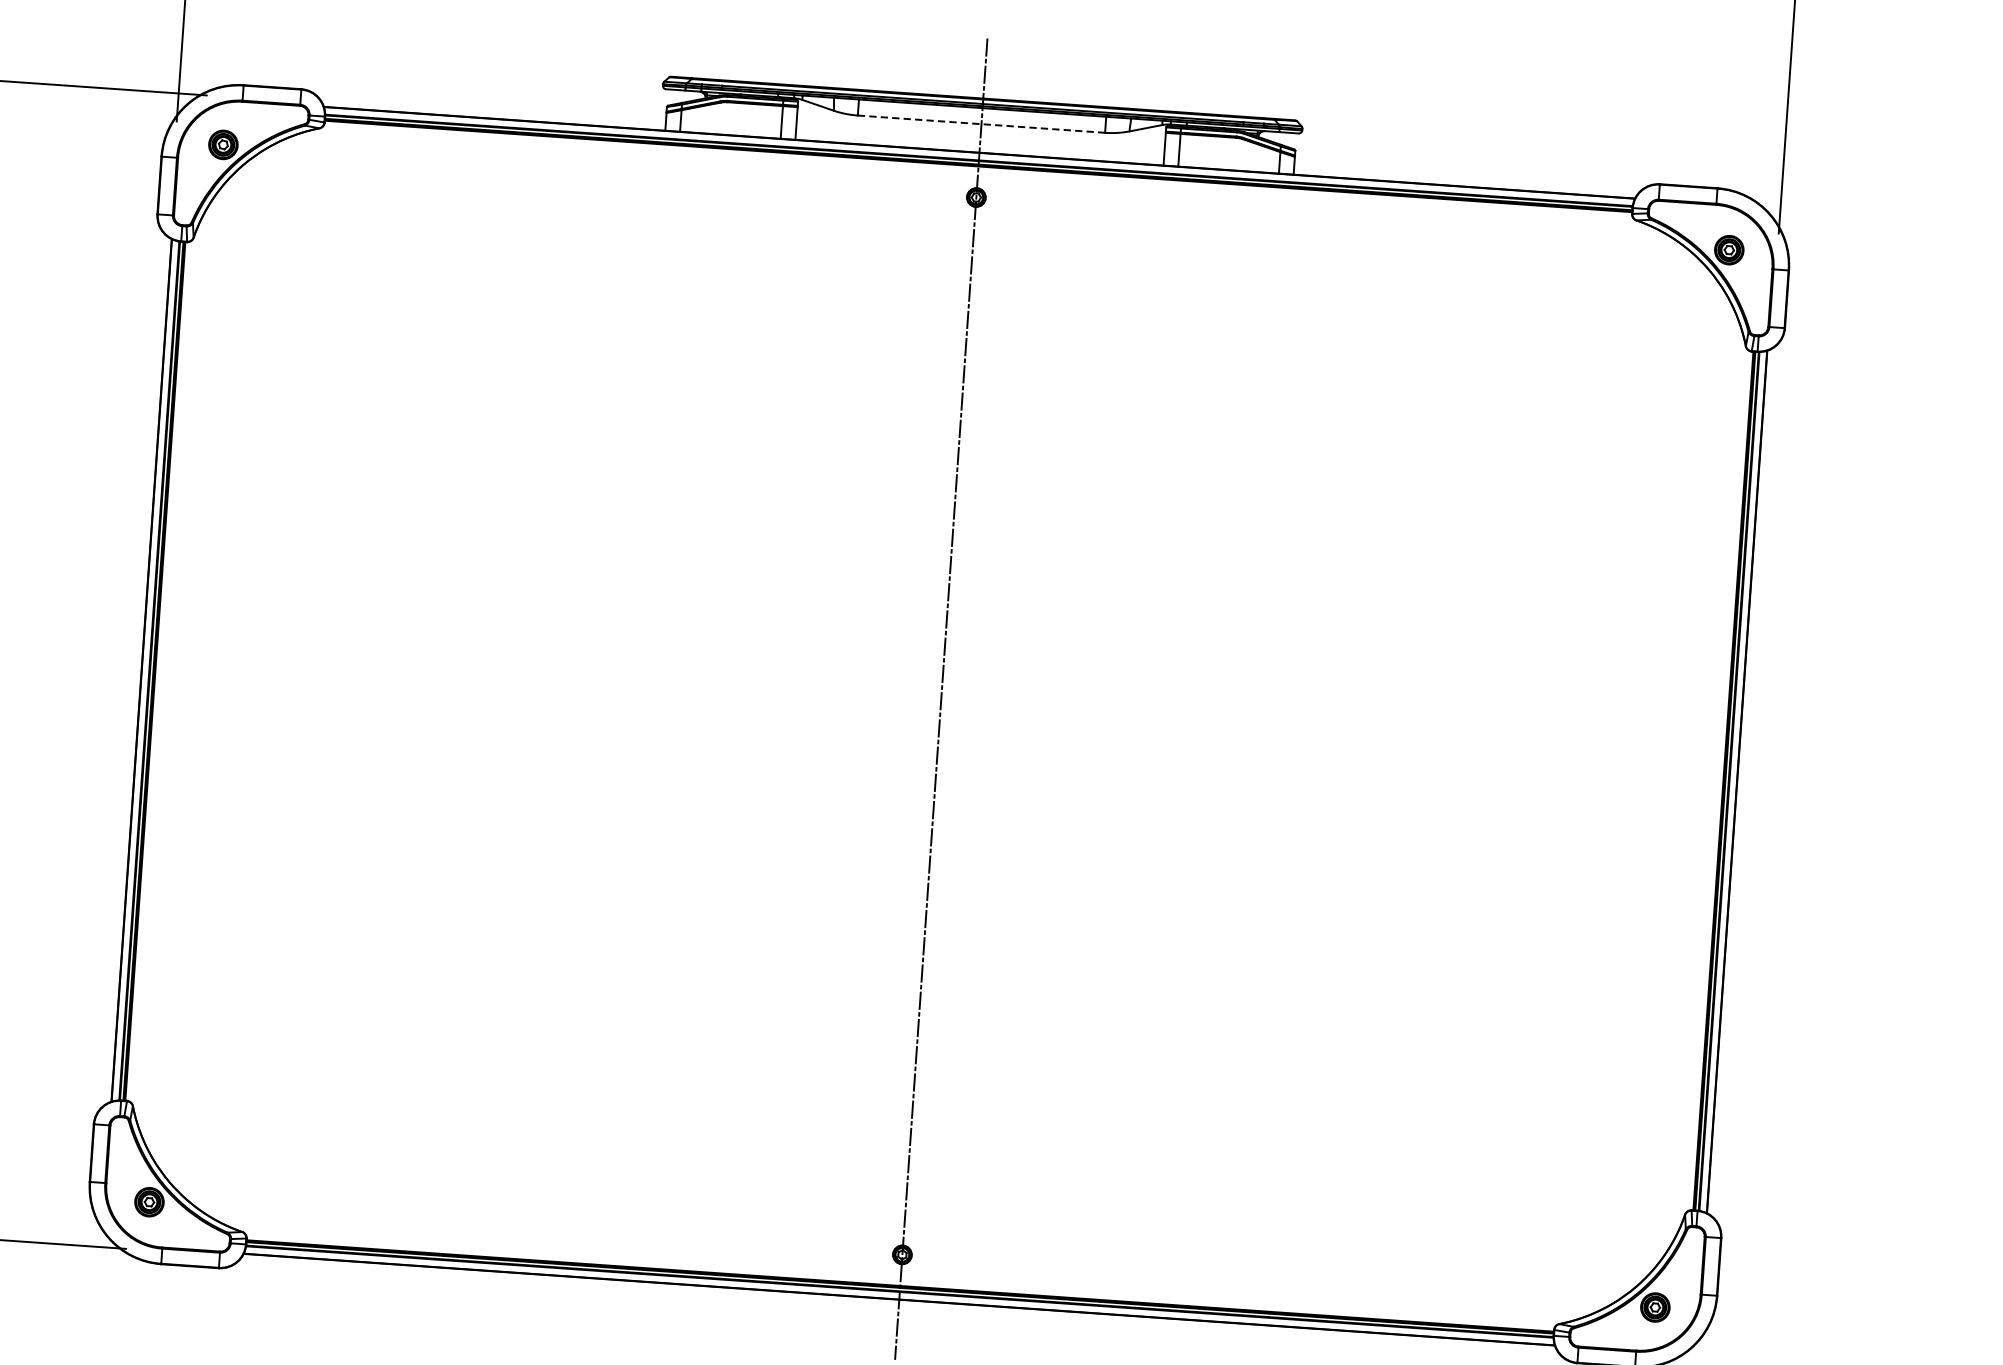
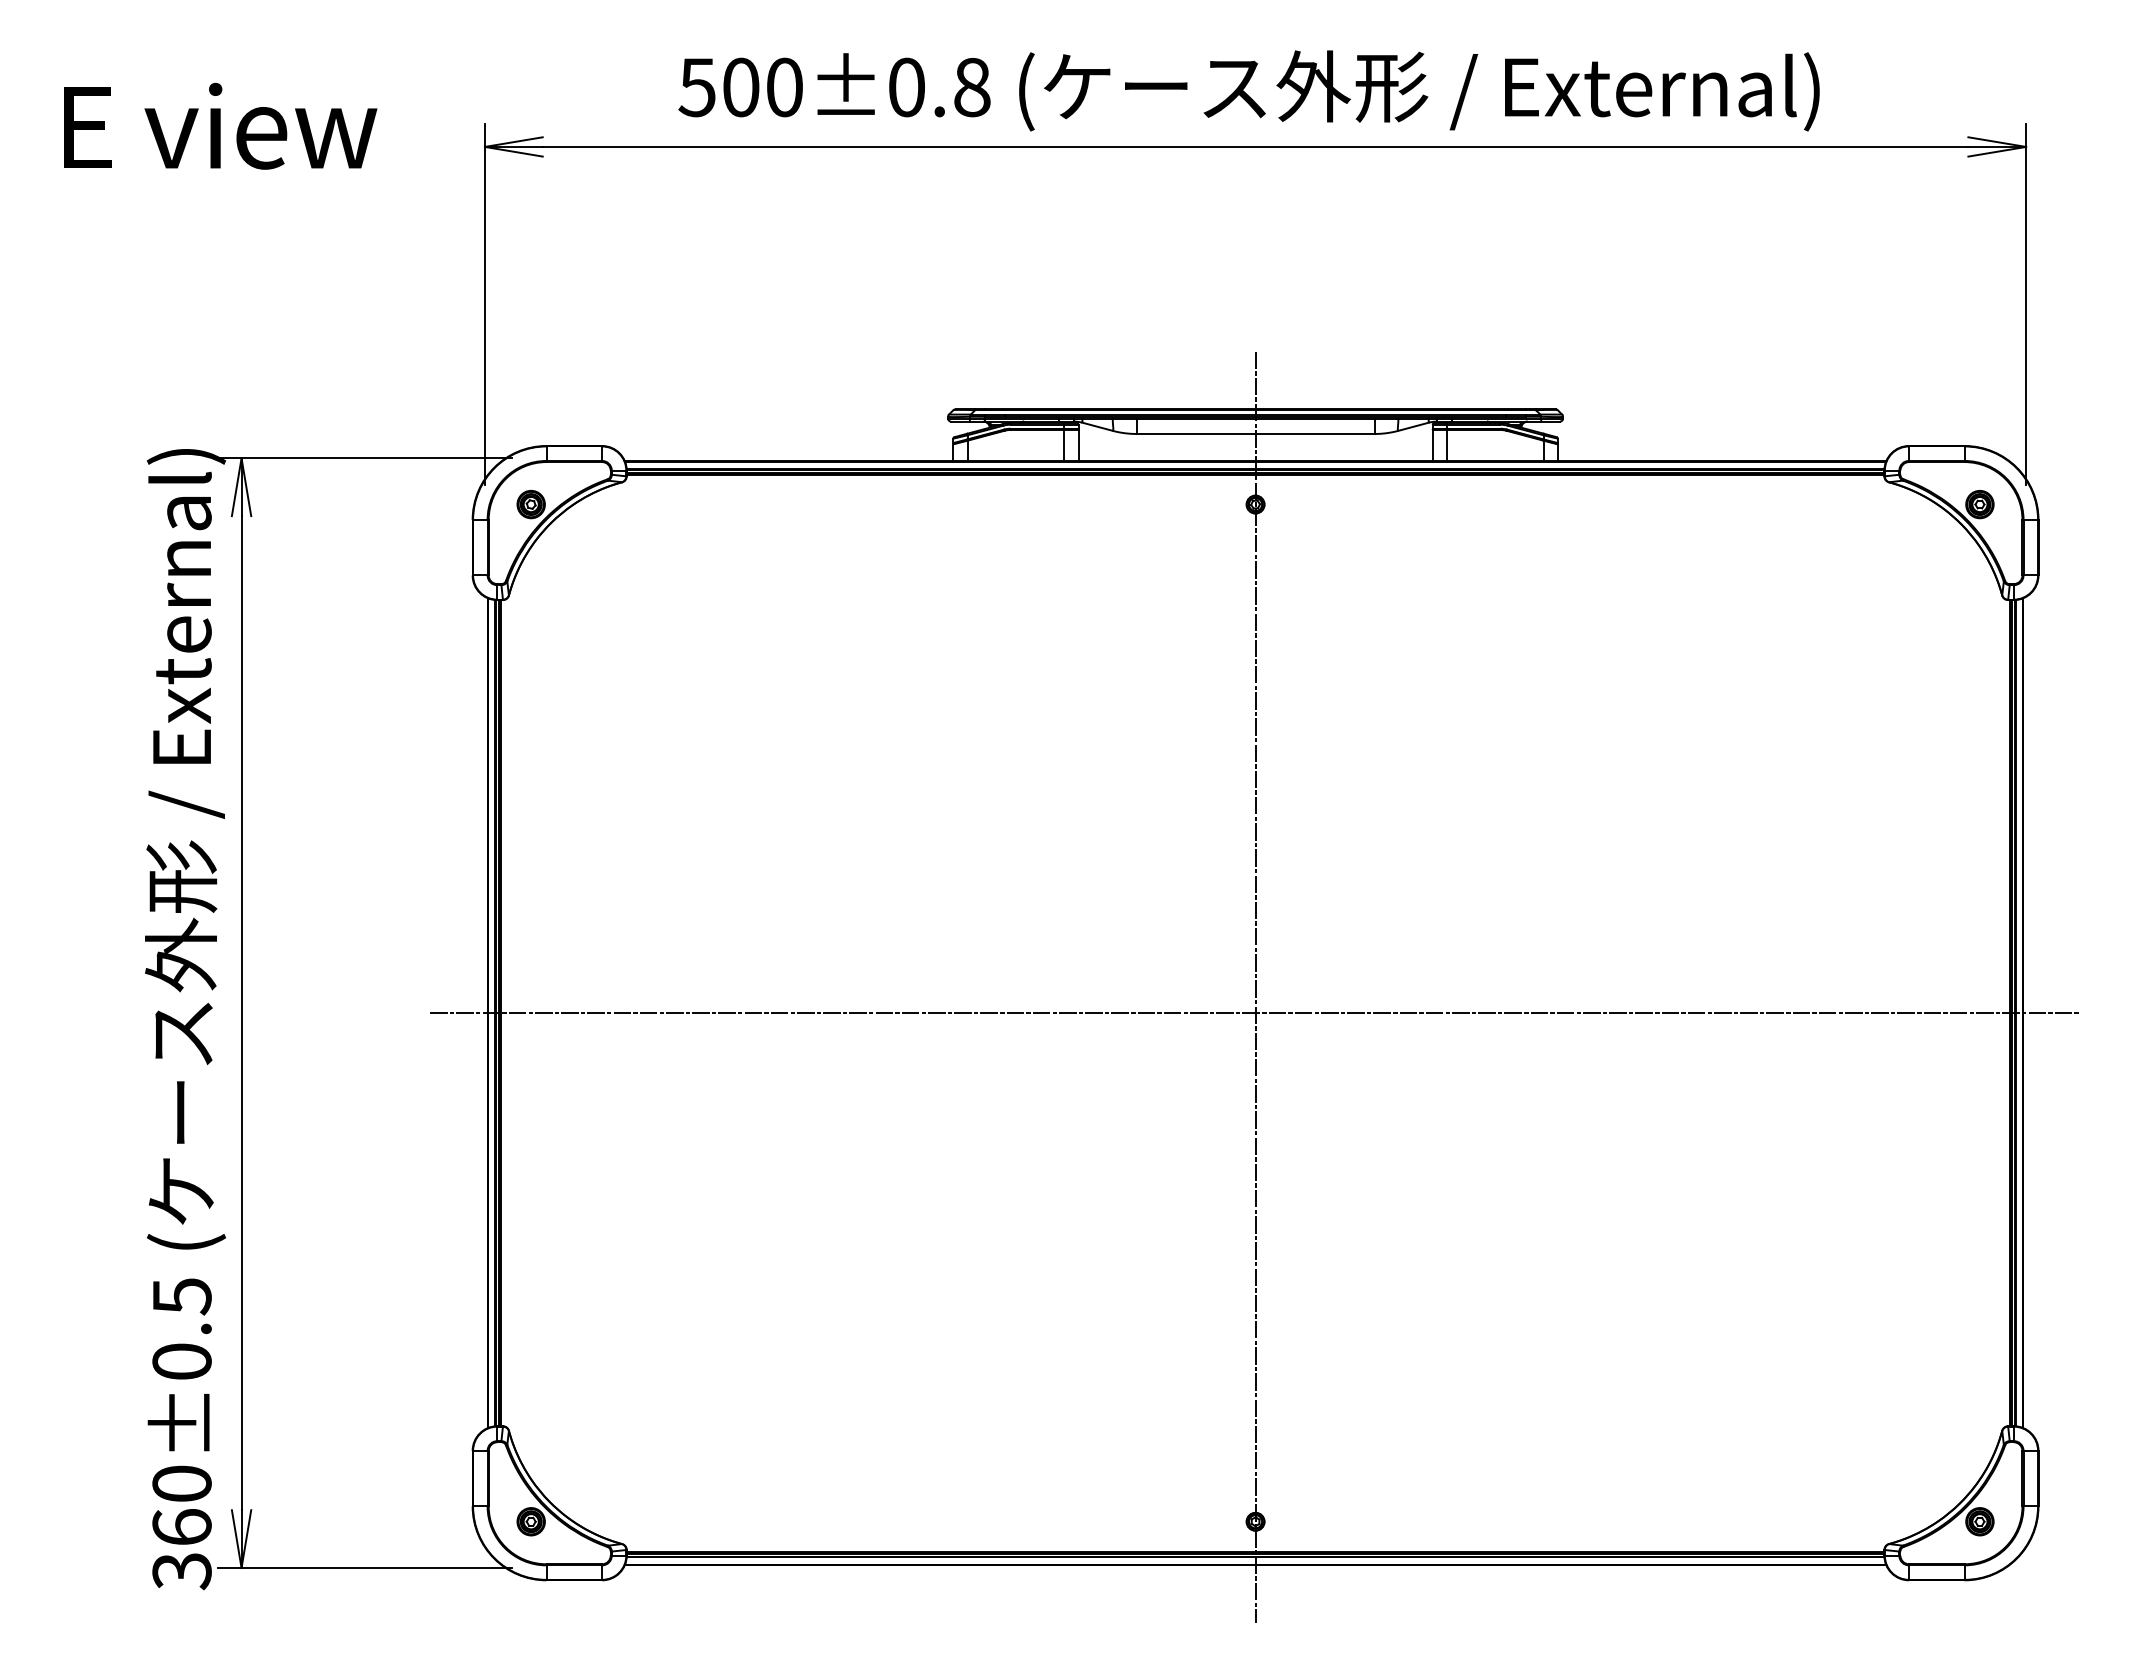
line: (981, 123) -> (1255, 433), dashed -> solid
line: (939, 726) -> (1255, 1013), added

